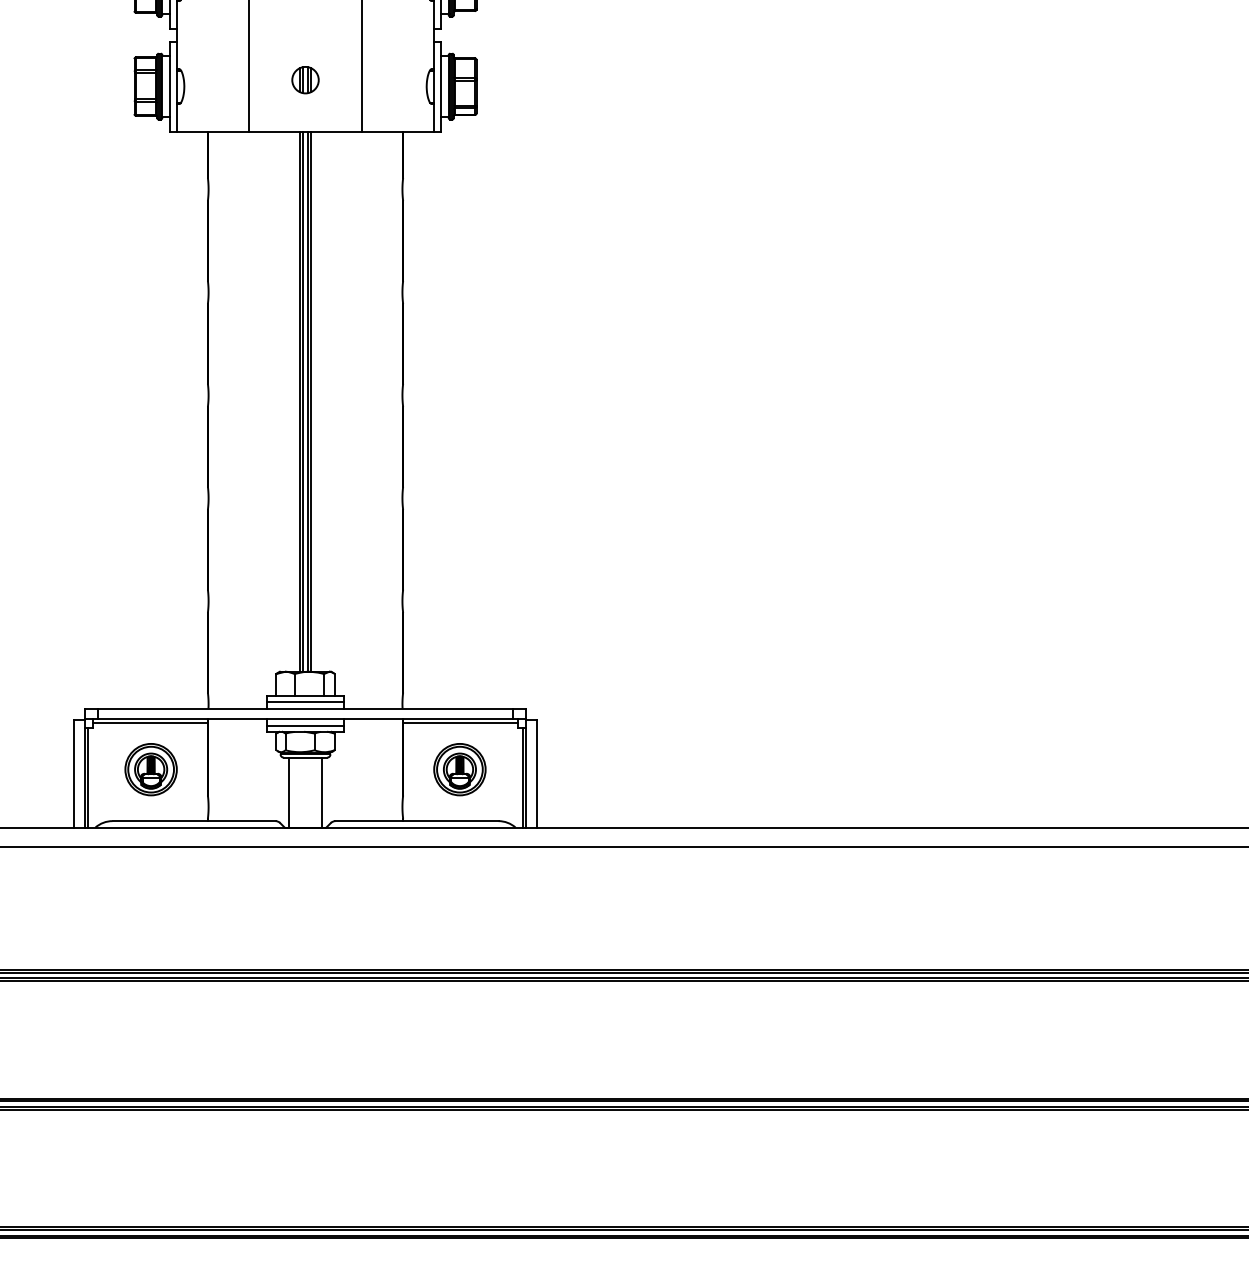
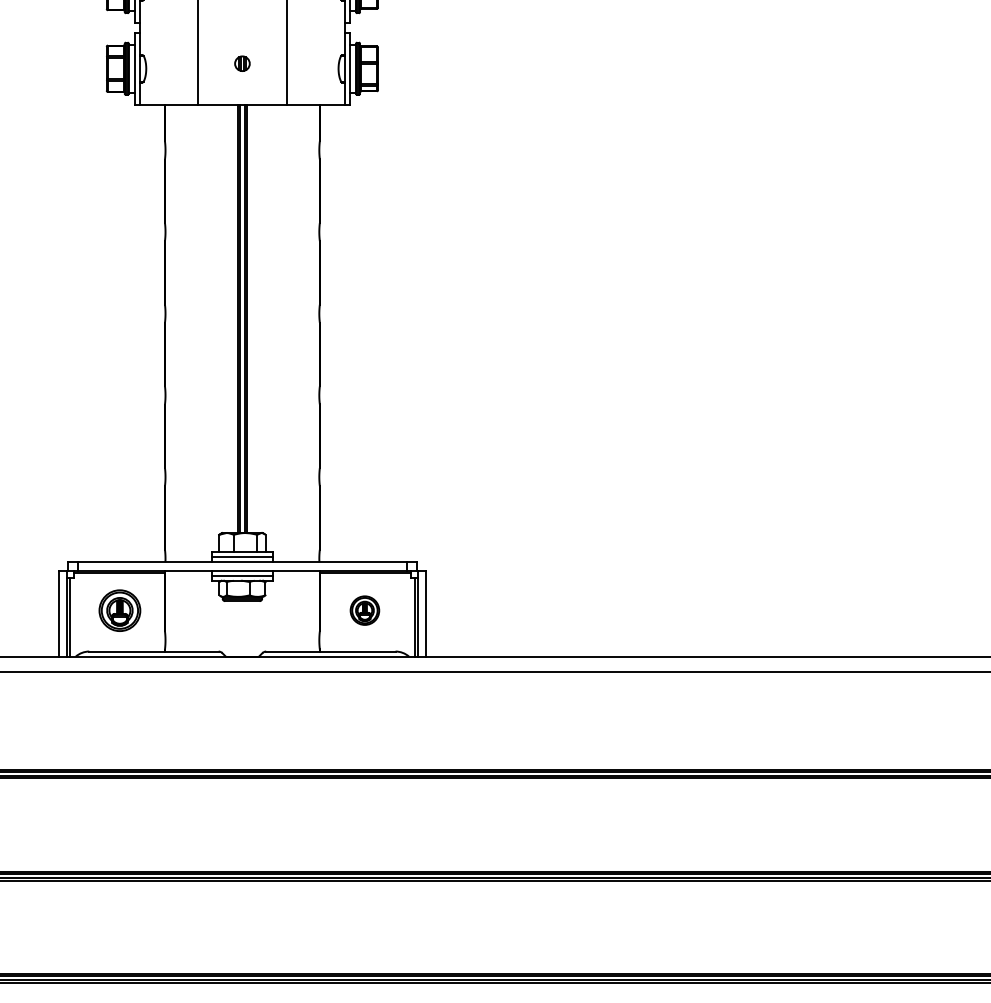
part: (305, 79) -> (242, 63), size x0.7
part: (459, 769) -> (364, 610), size x0.7
line: (289, 792) -> (229, 628), removed
line: (322, 792) -> (255, 628), removed

